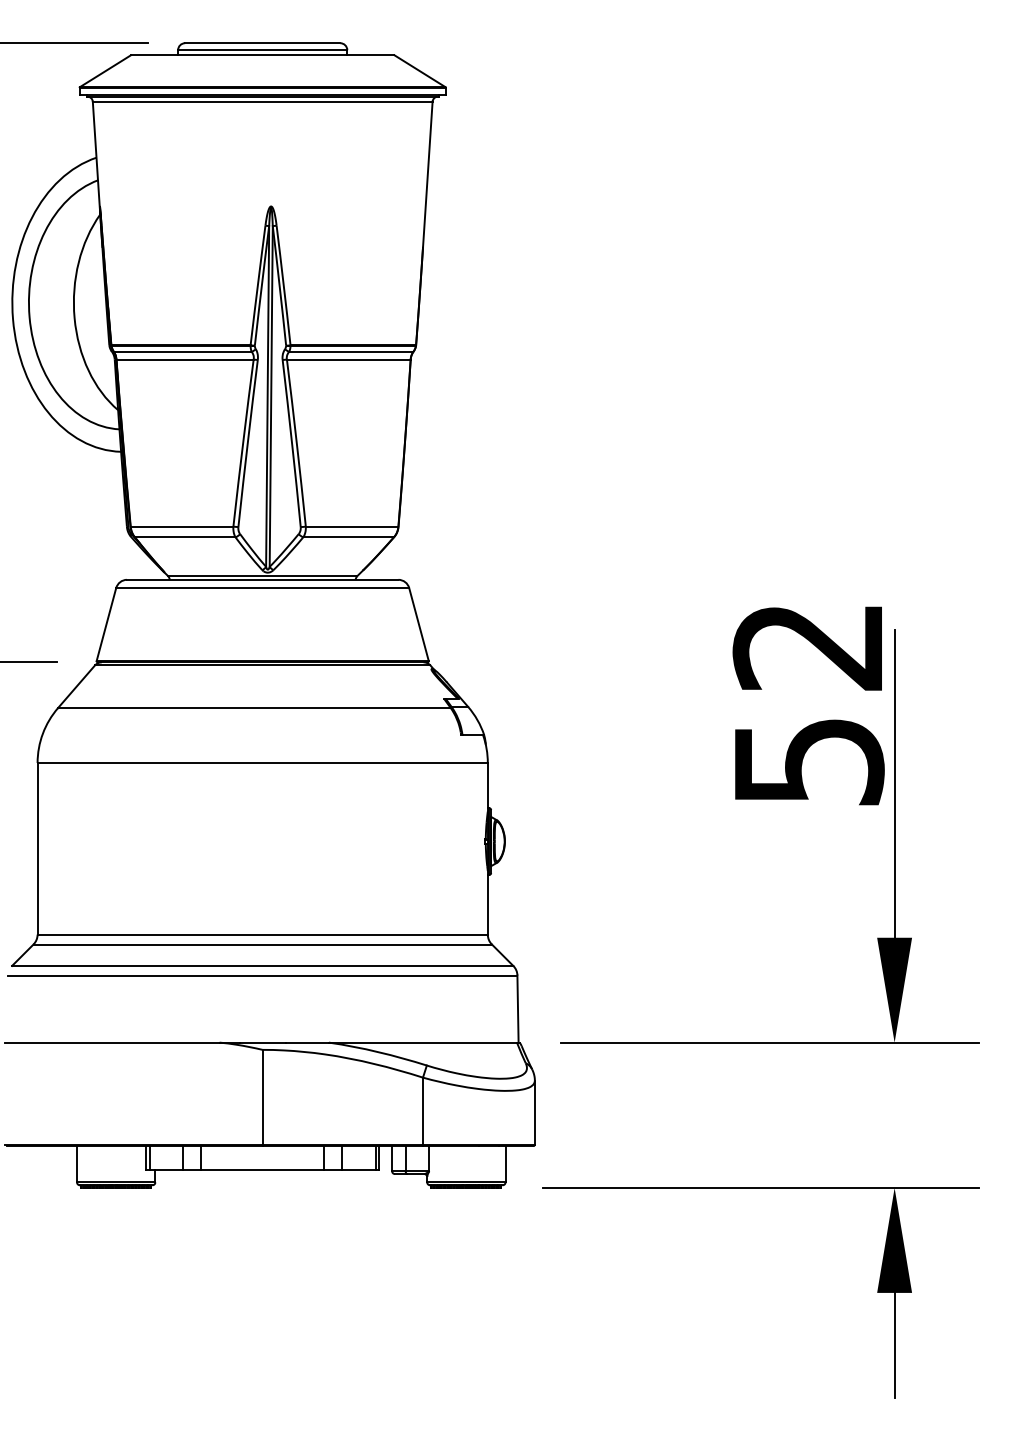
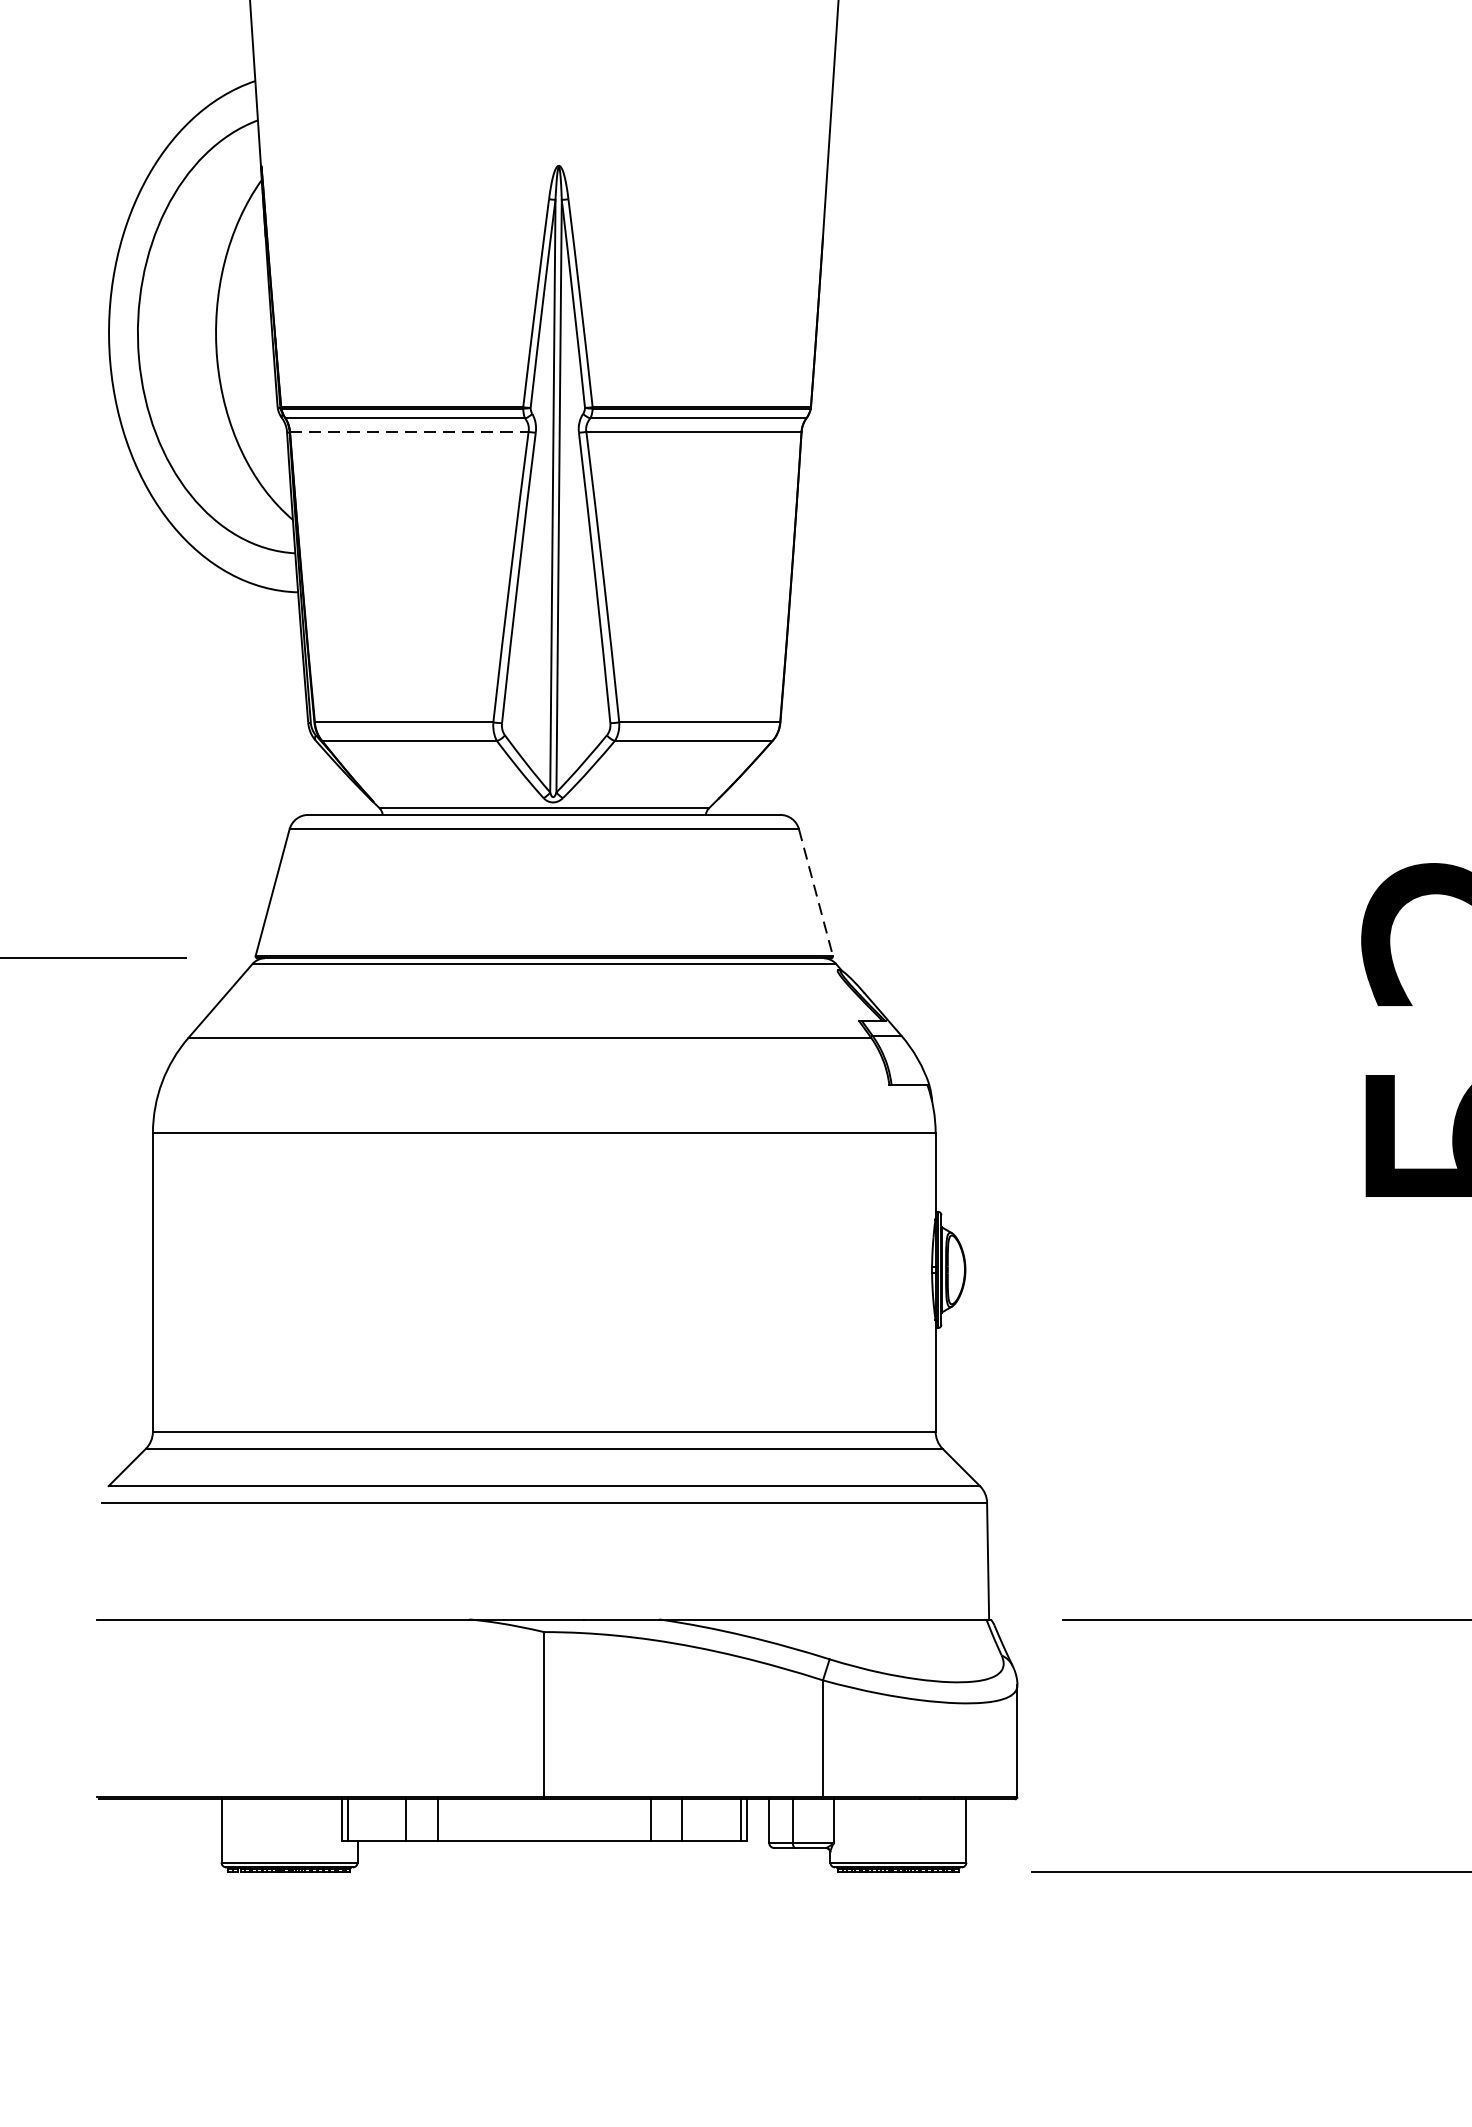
line: (185, 359) -> (410, 431), solid -> dashed
line: (418, 624) -> (815, 892), solid -> dashed

